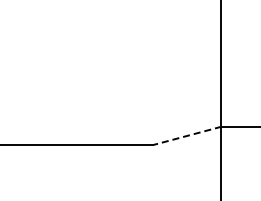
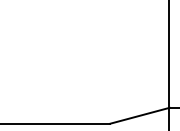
line: (187, 135) -> (139, 115), dashed -> solid

